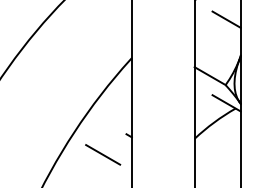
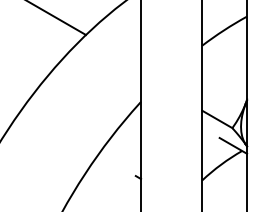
line: (226, 19) -> (233, 64), removed
line: (102, 154) -> (112, 195), removed

